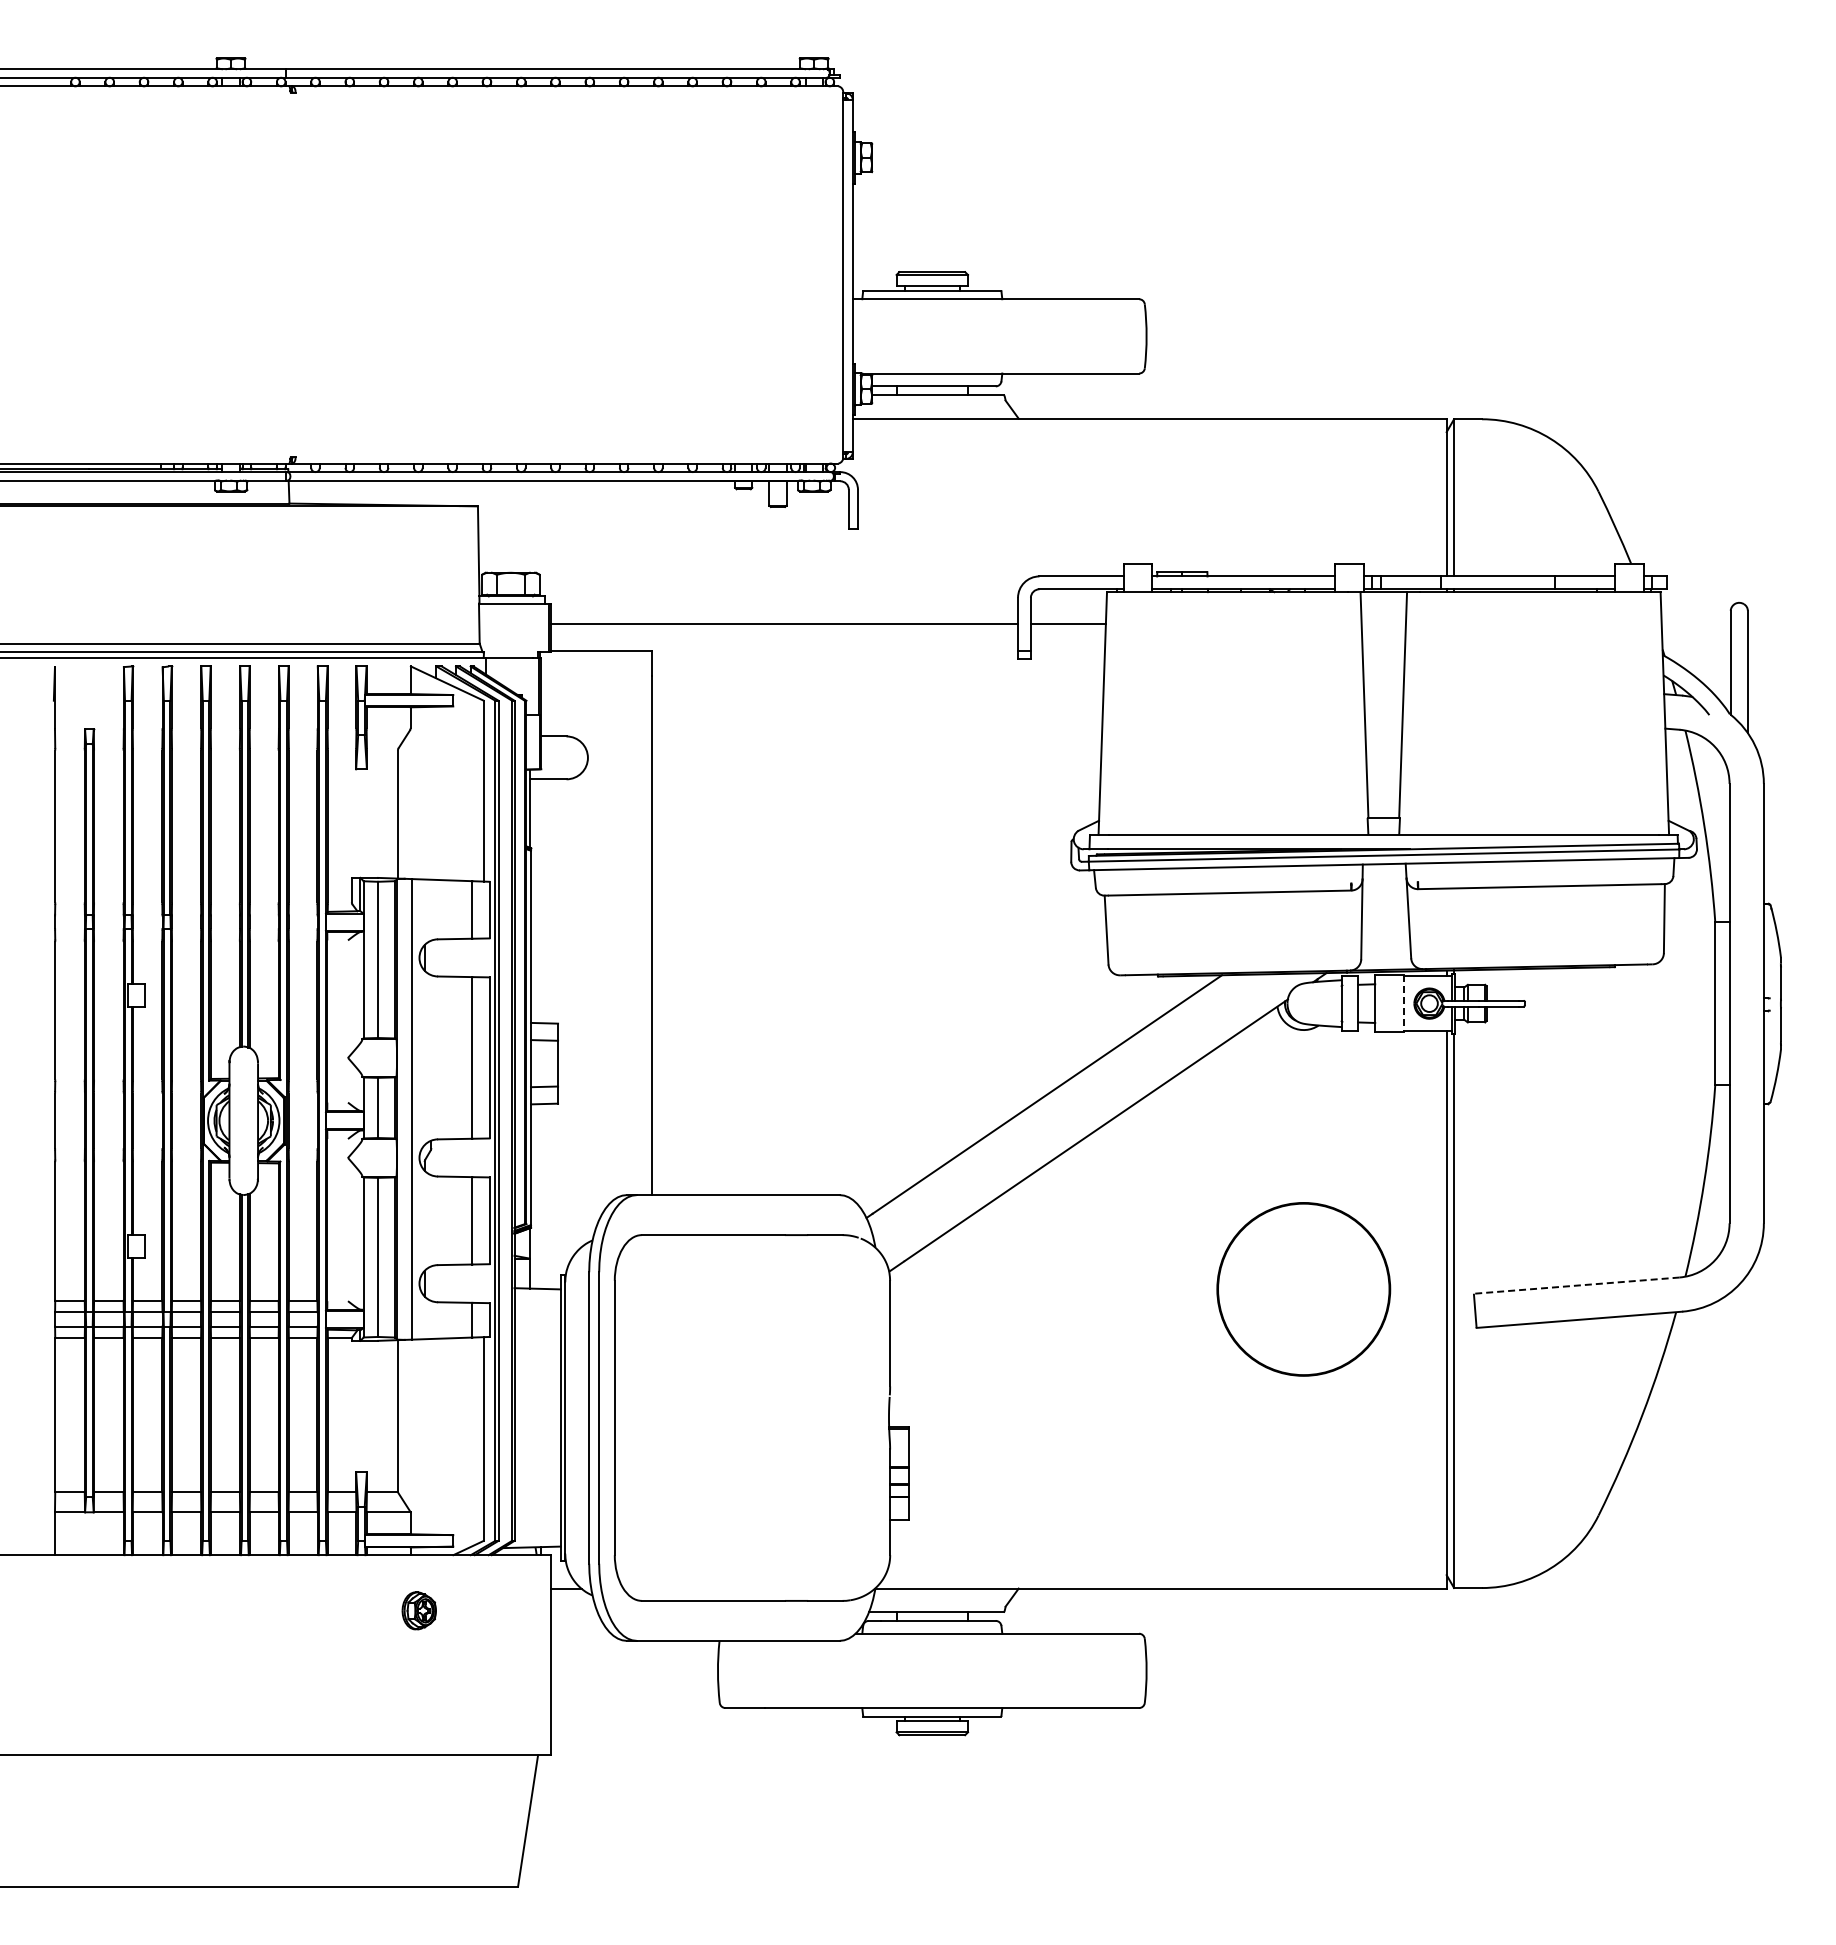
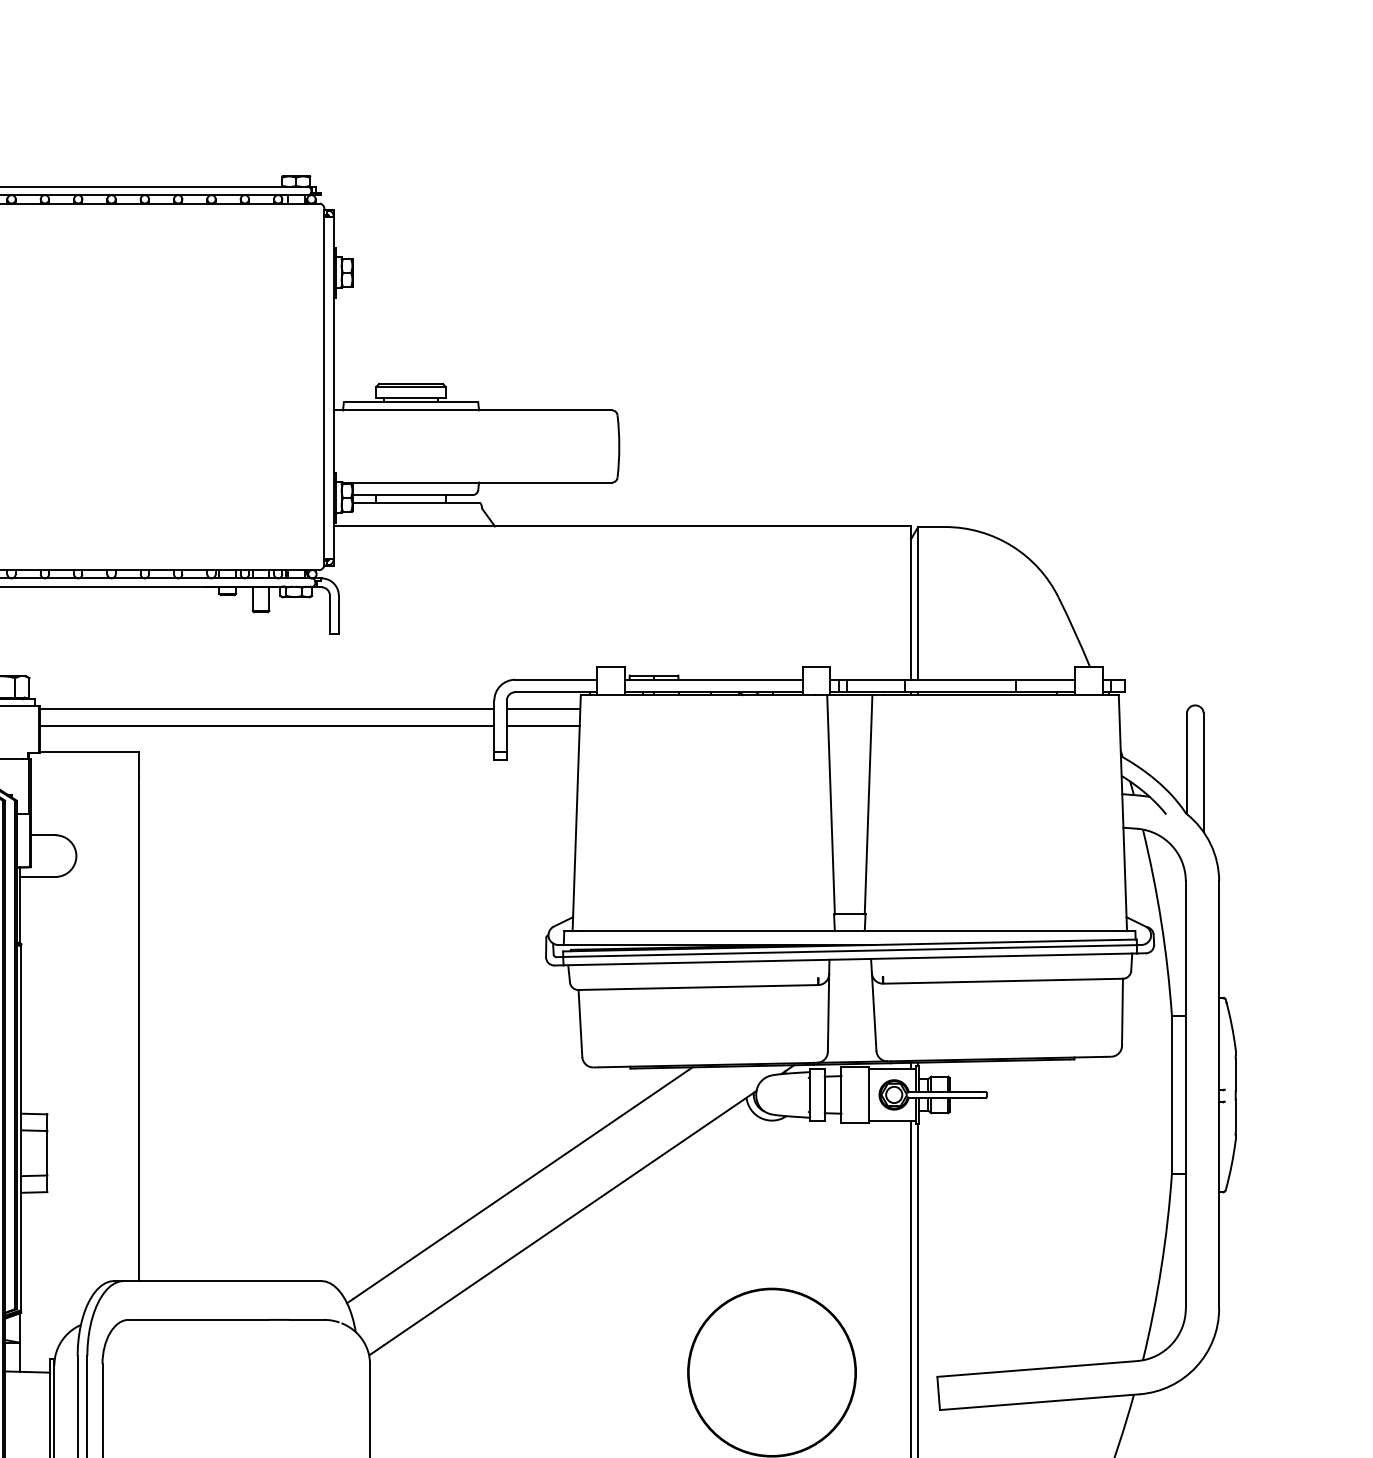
line: (784, 606) -> (267, 708), added
line: (1068, 606) -> (543, 708), added
line: (1403, 1003) -> (868, 1094), dashed -> solid
line: (1576, 1285) -> (1037, 1368), dashed -> solid

